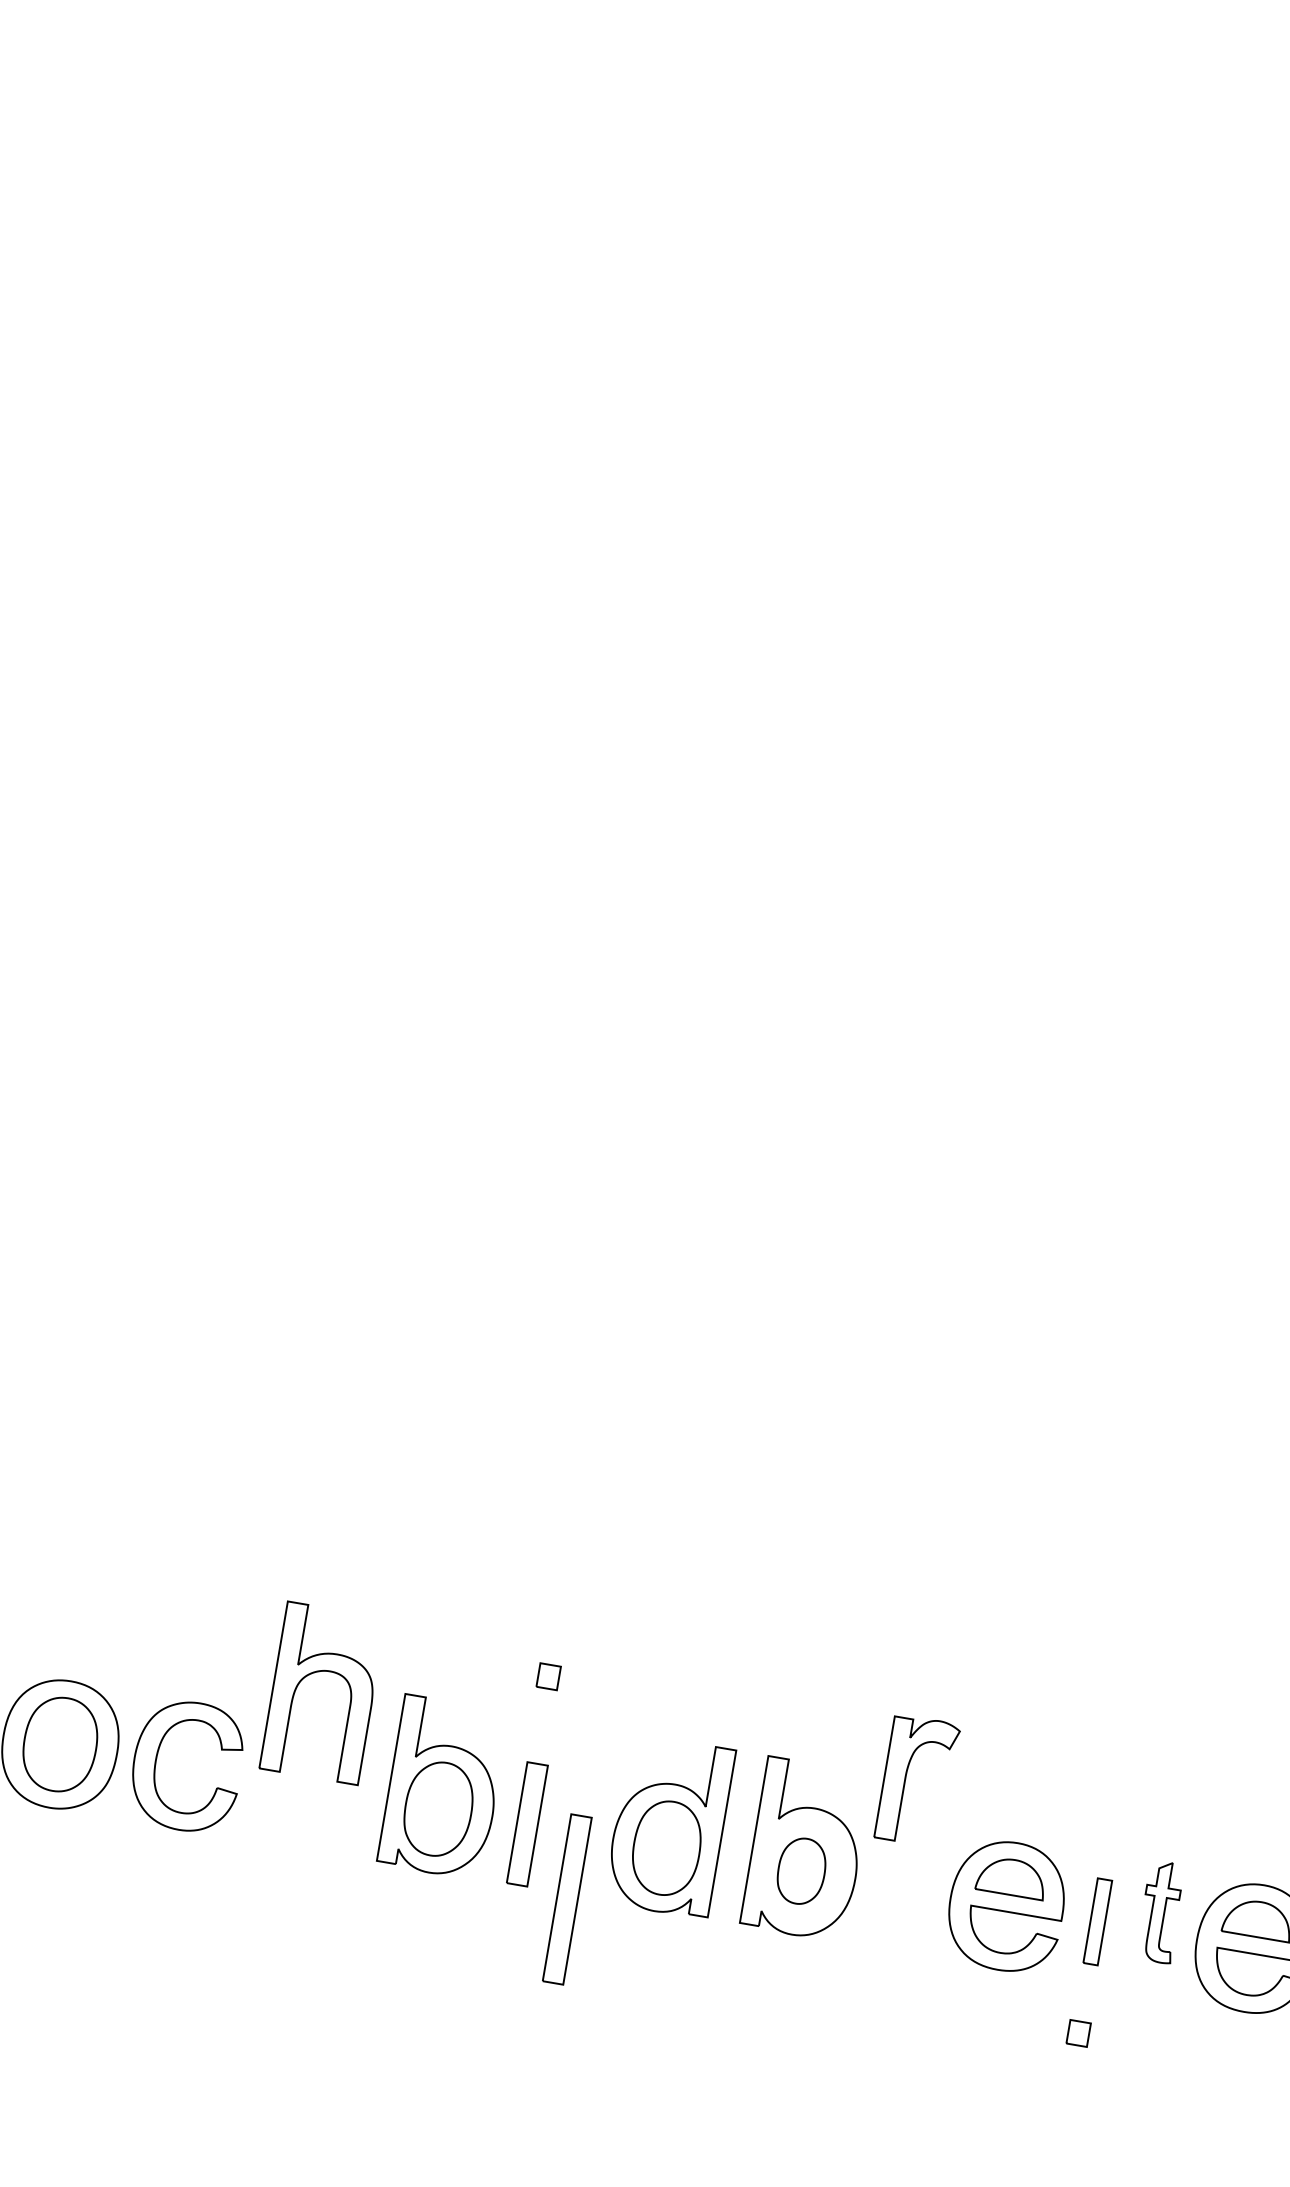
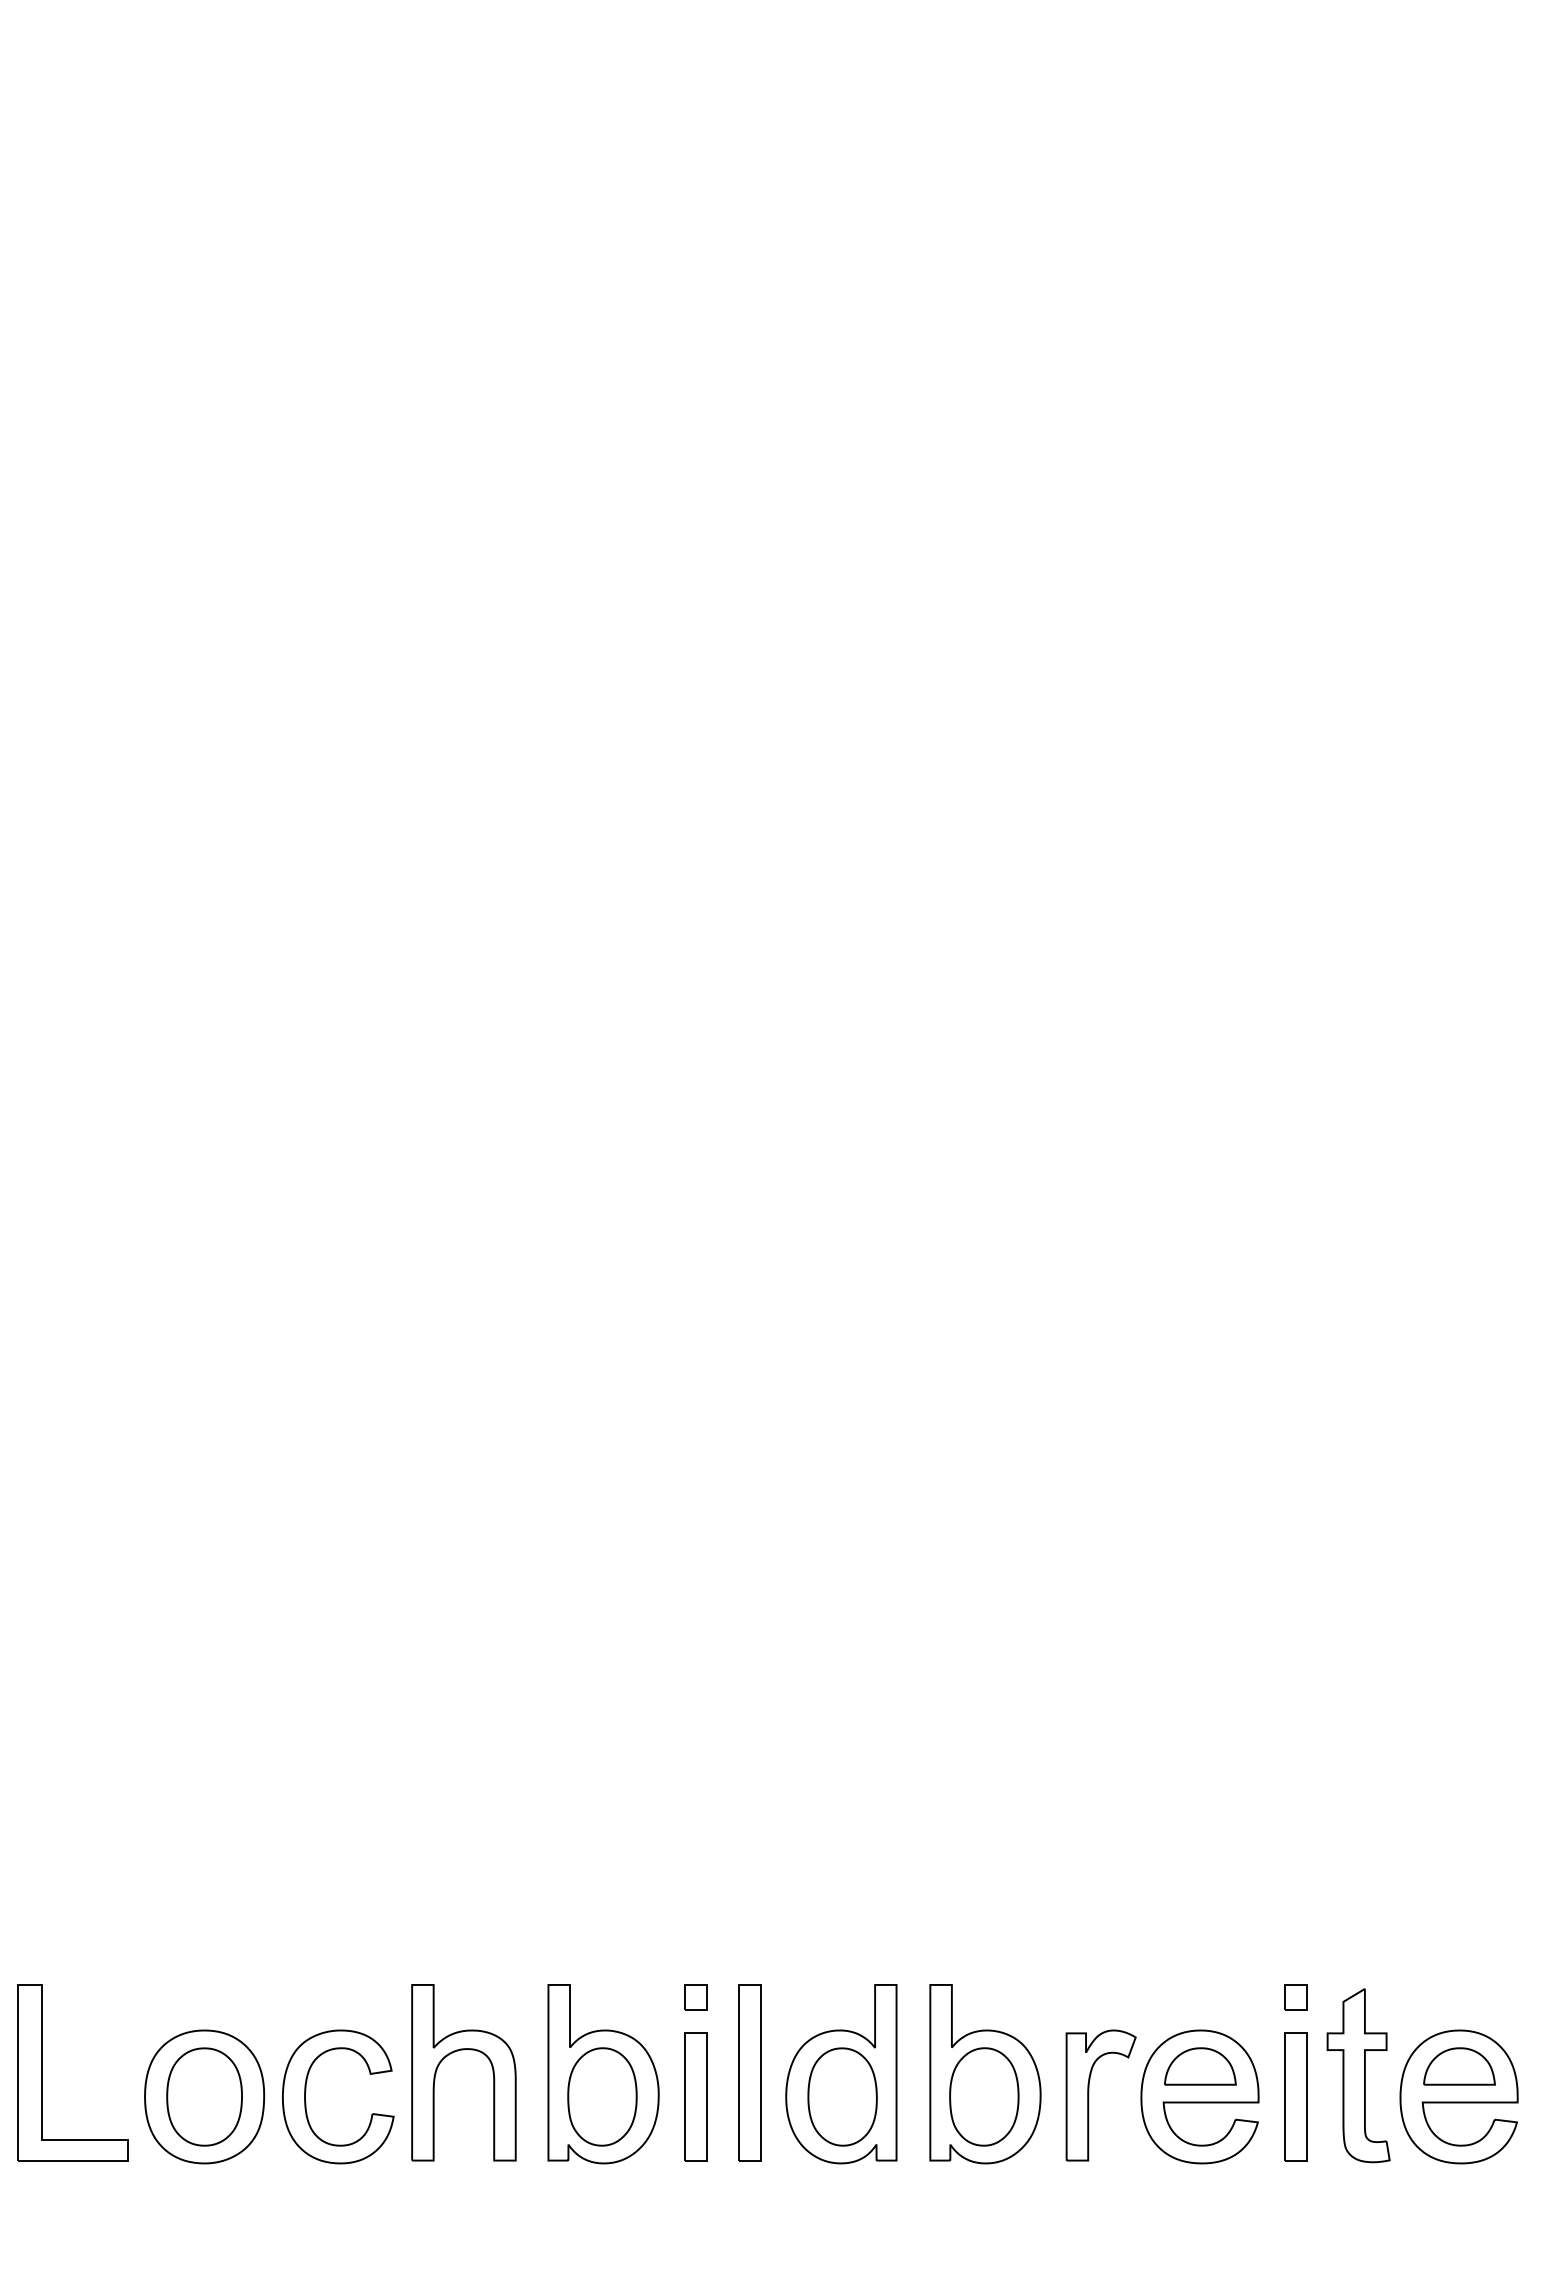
part: (318, 1672) -> (455, 2052), moved
part: (548, 1676) -> (695, 1997), moved
part: (906, 1779) -> (1089, 2095), moved
part: (801, 1870) -> (984, 2096), size x1.43
part: (567, 1899) -> (749, 2072), moved
part: (1160, 1911) -> (1358, 2075), size x1.67
part: (1097, 1921) -> (1295, 2096), size x1.43
part: (1078, 2033) -> (1295, 1997), moved

